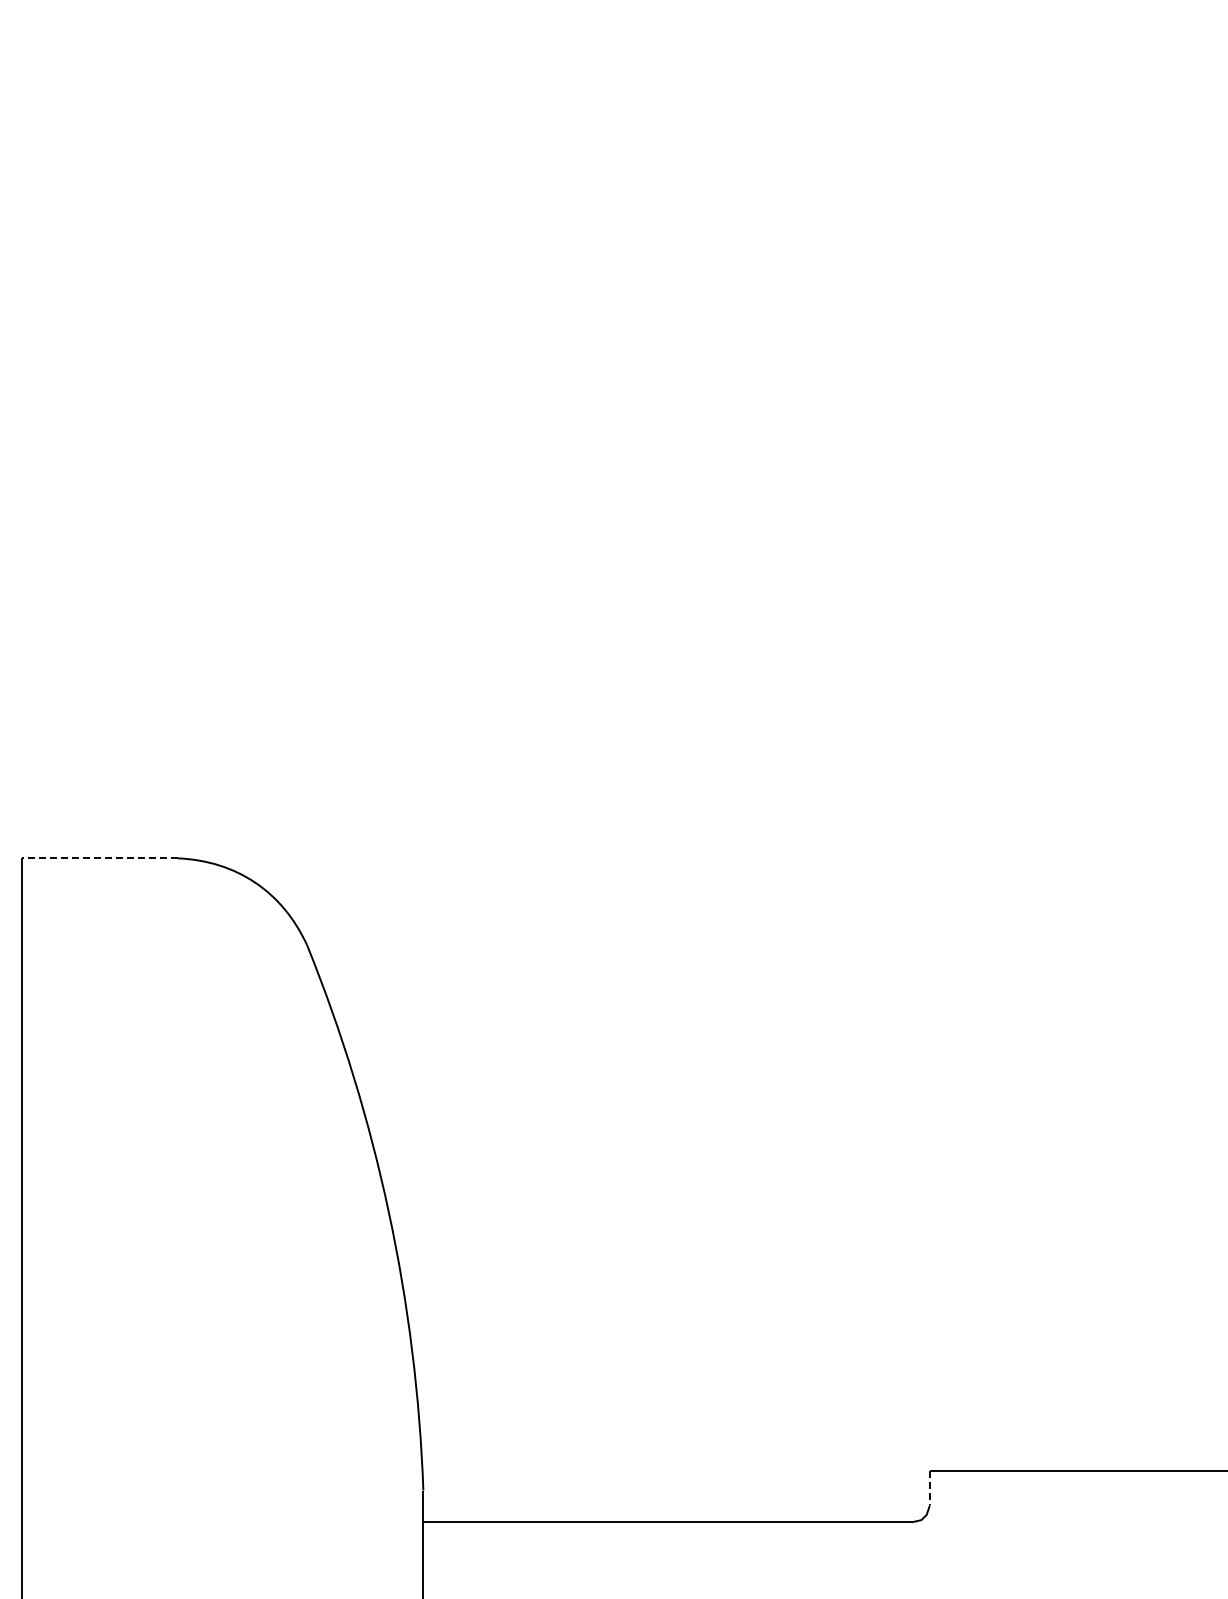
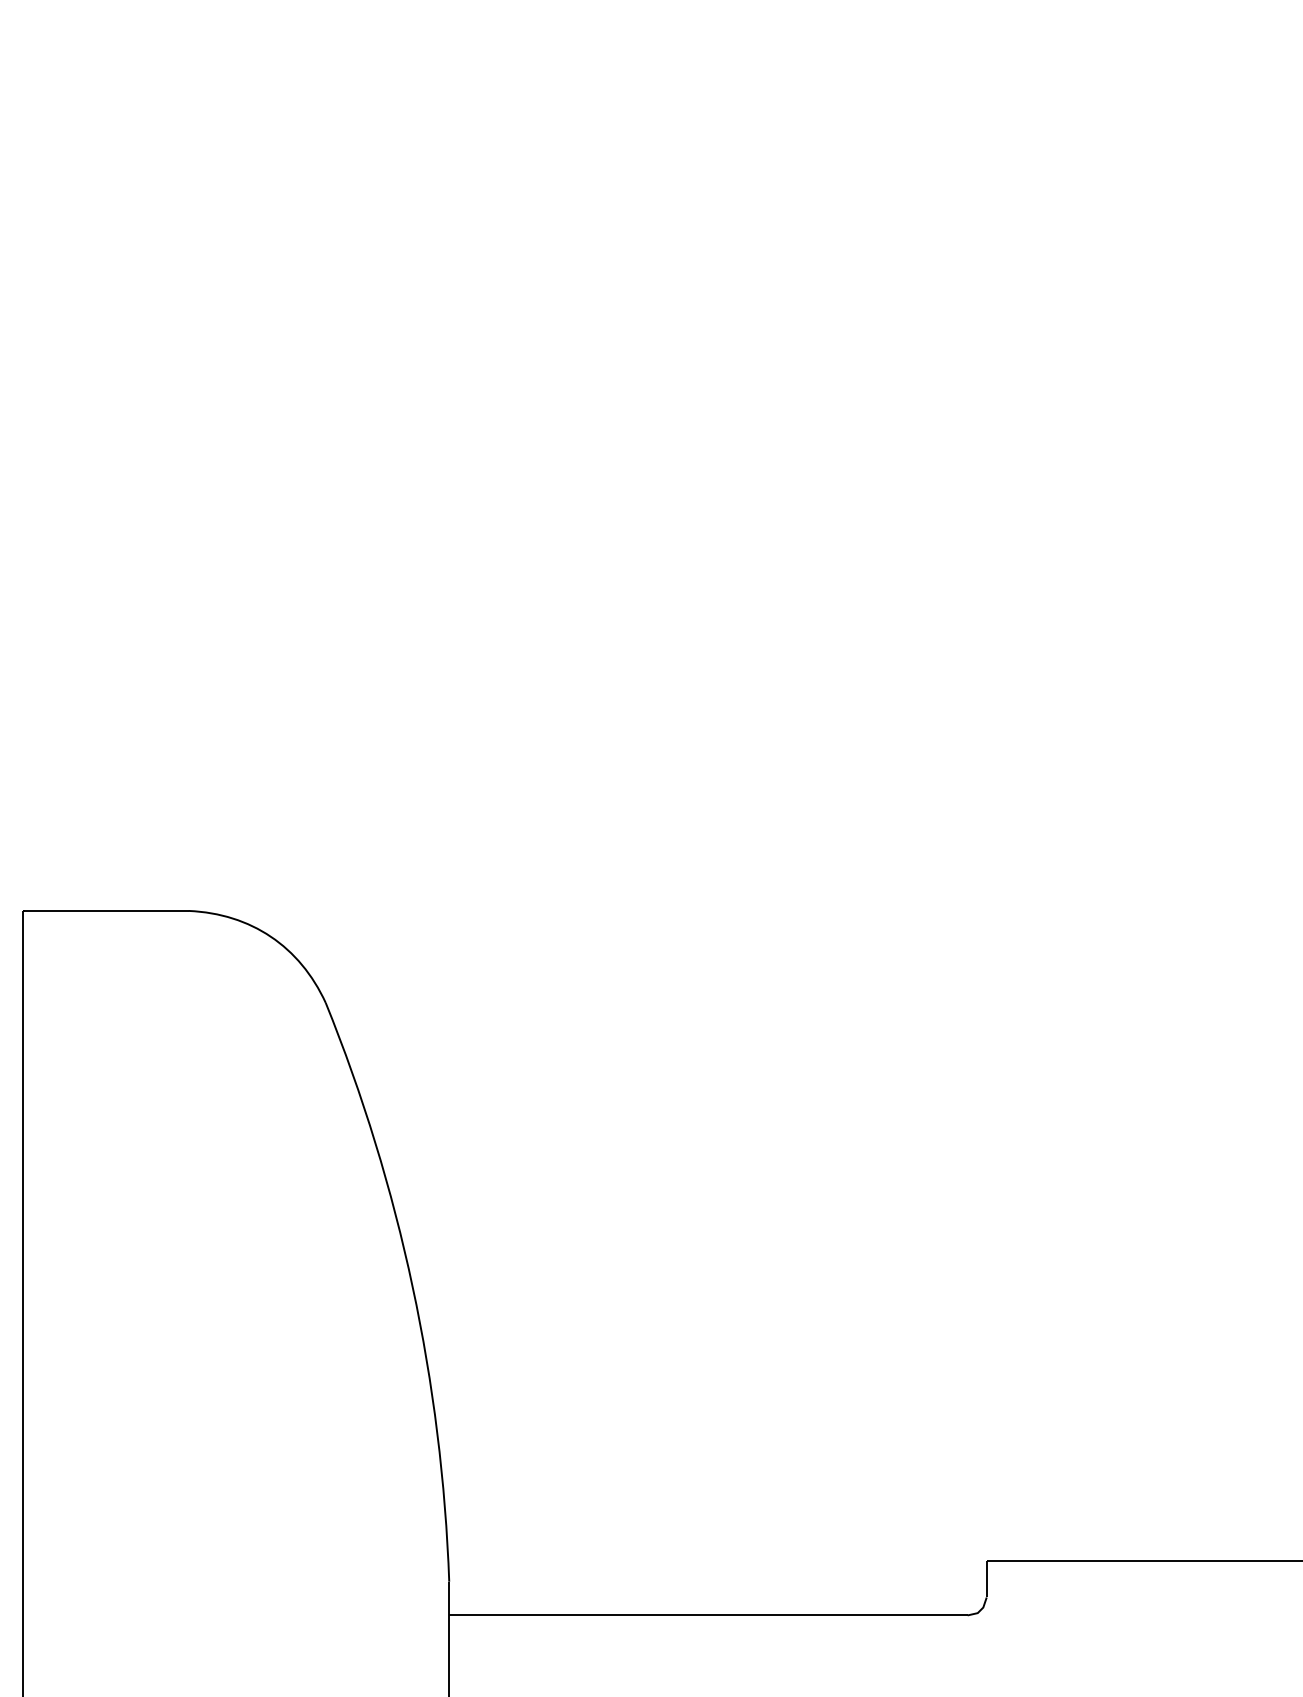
line: (99, 858) -> (105, 911), dashed -> solid
line: (929, 1488) -> (986, 1579), dashed -> solid

